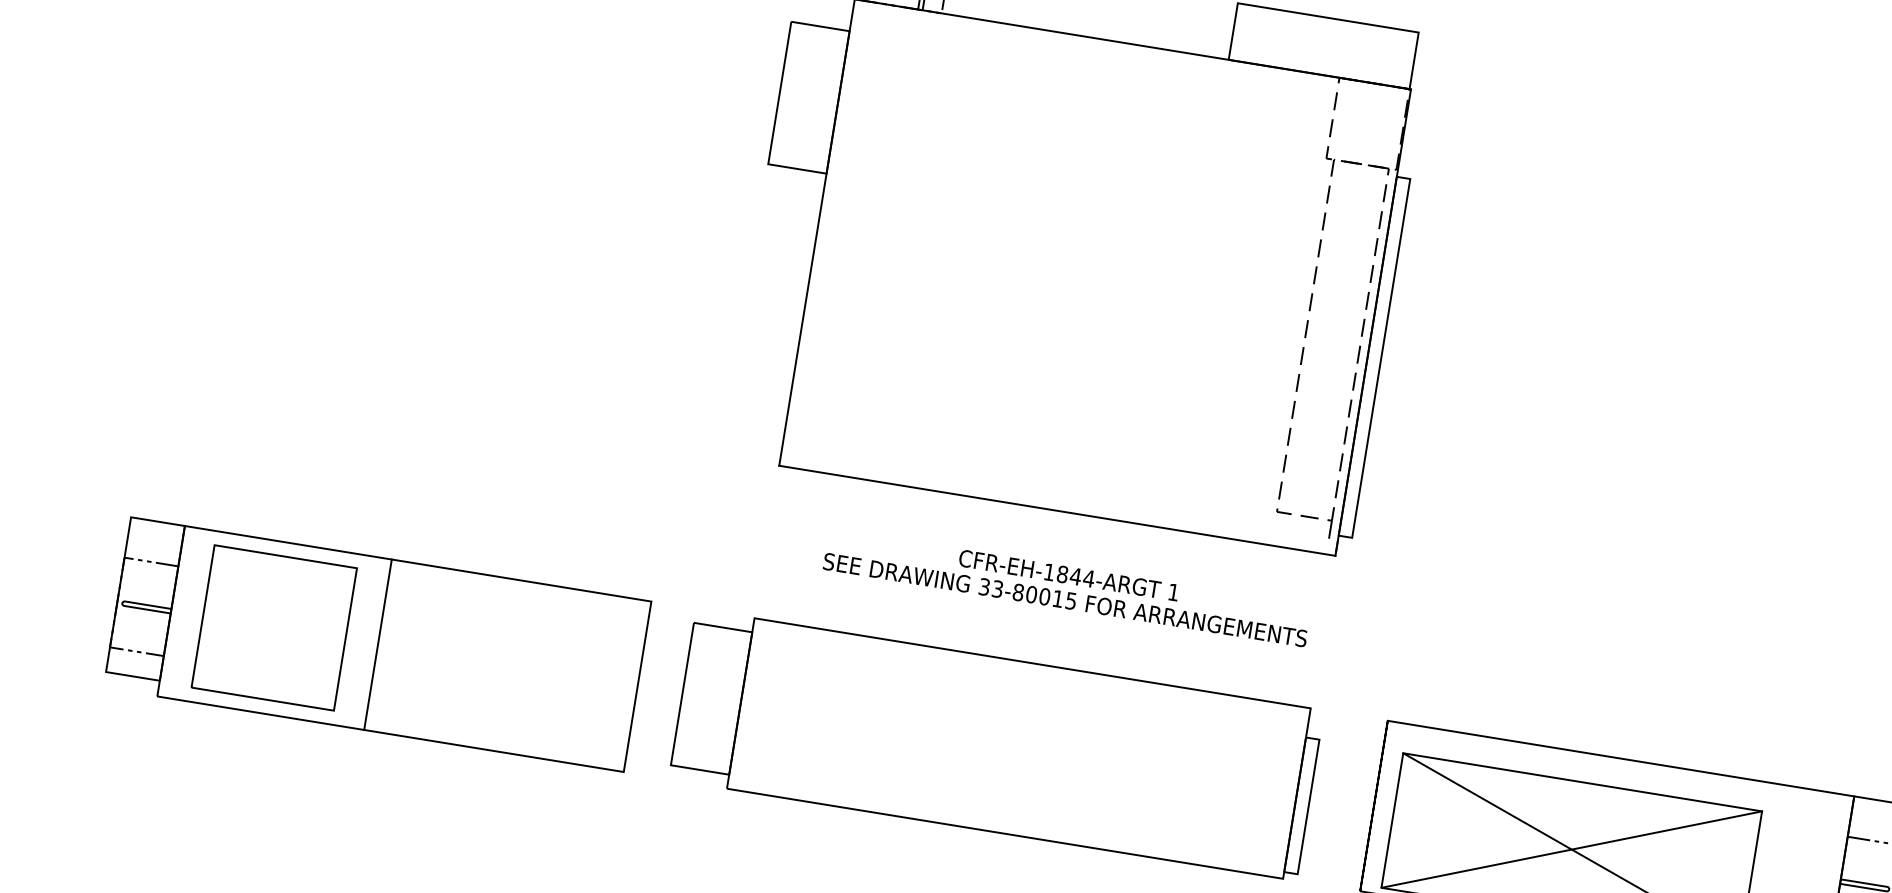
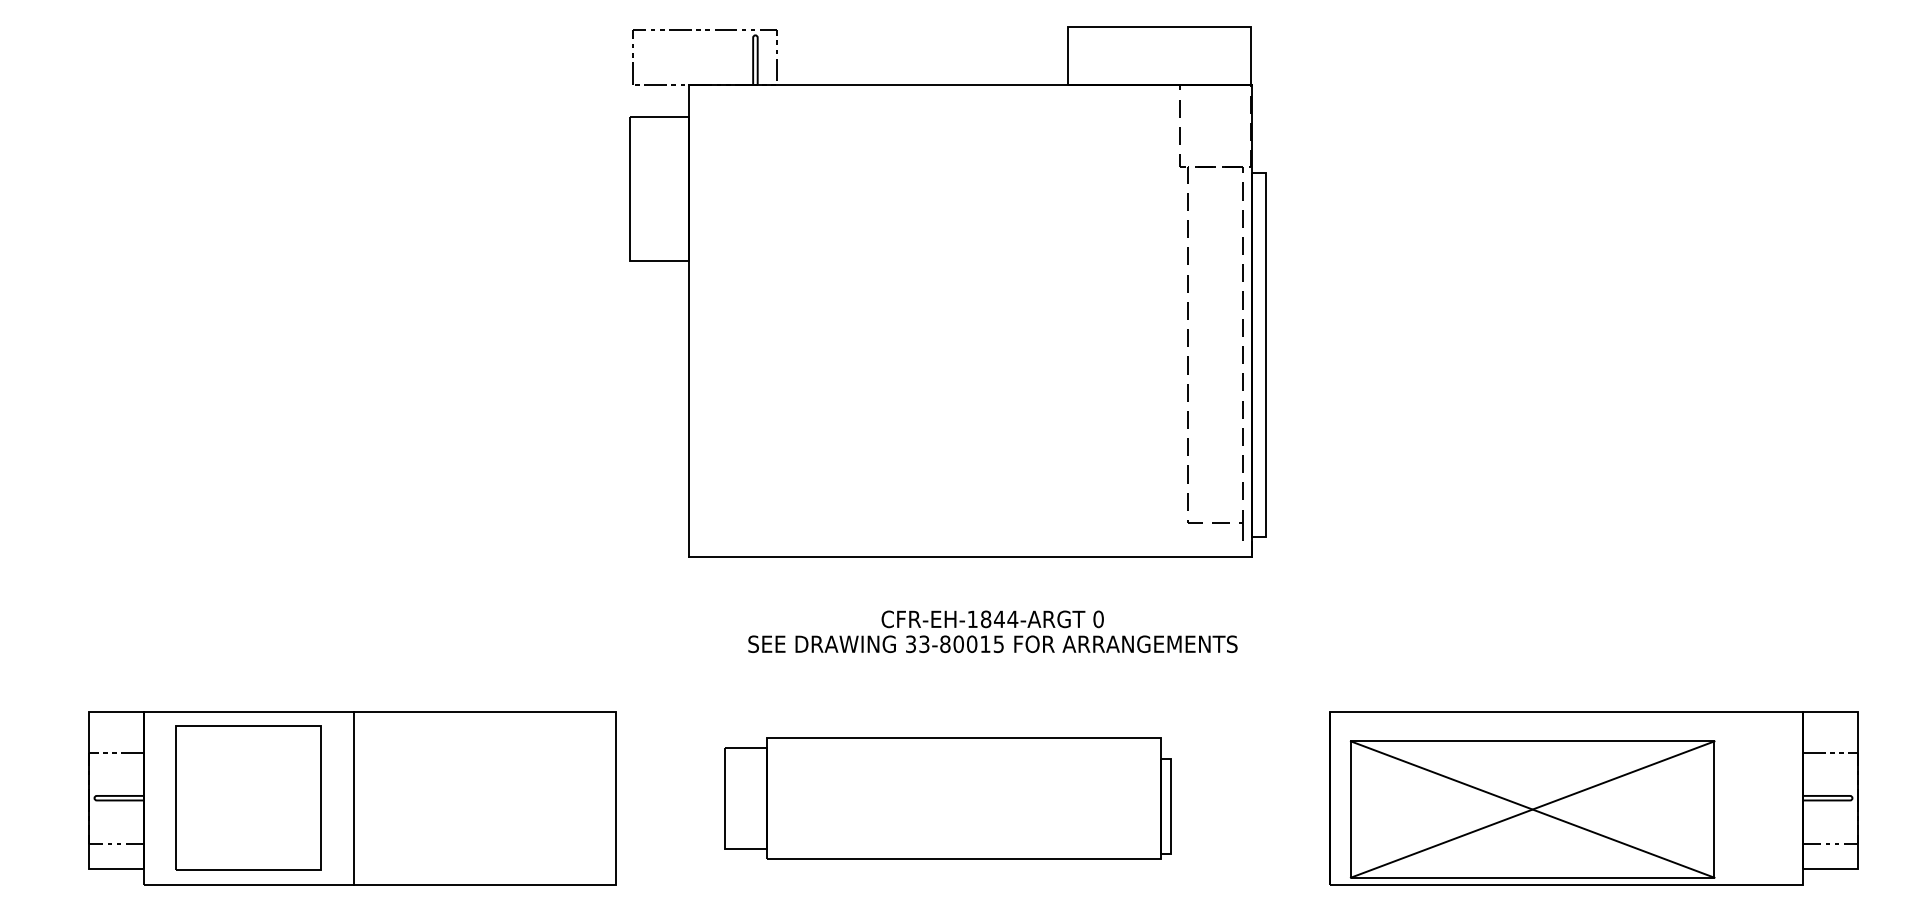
text: (1173, 592) -> (1098, 619), 1 -> 0
part: (376, 644) -> (352, 798), moved
part: (995, 745) -> (947, 798), size x0.7

